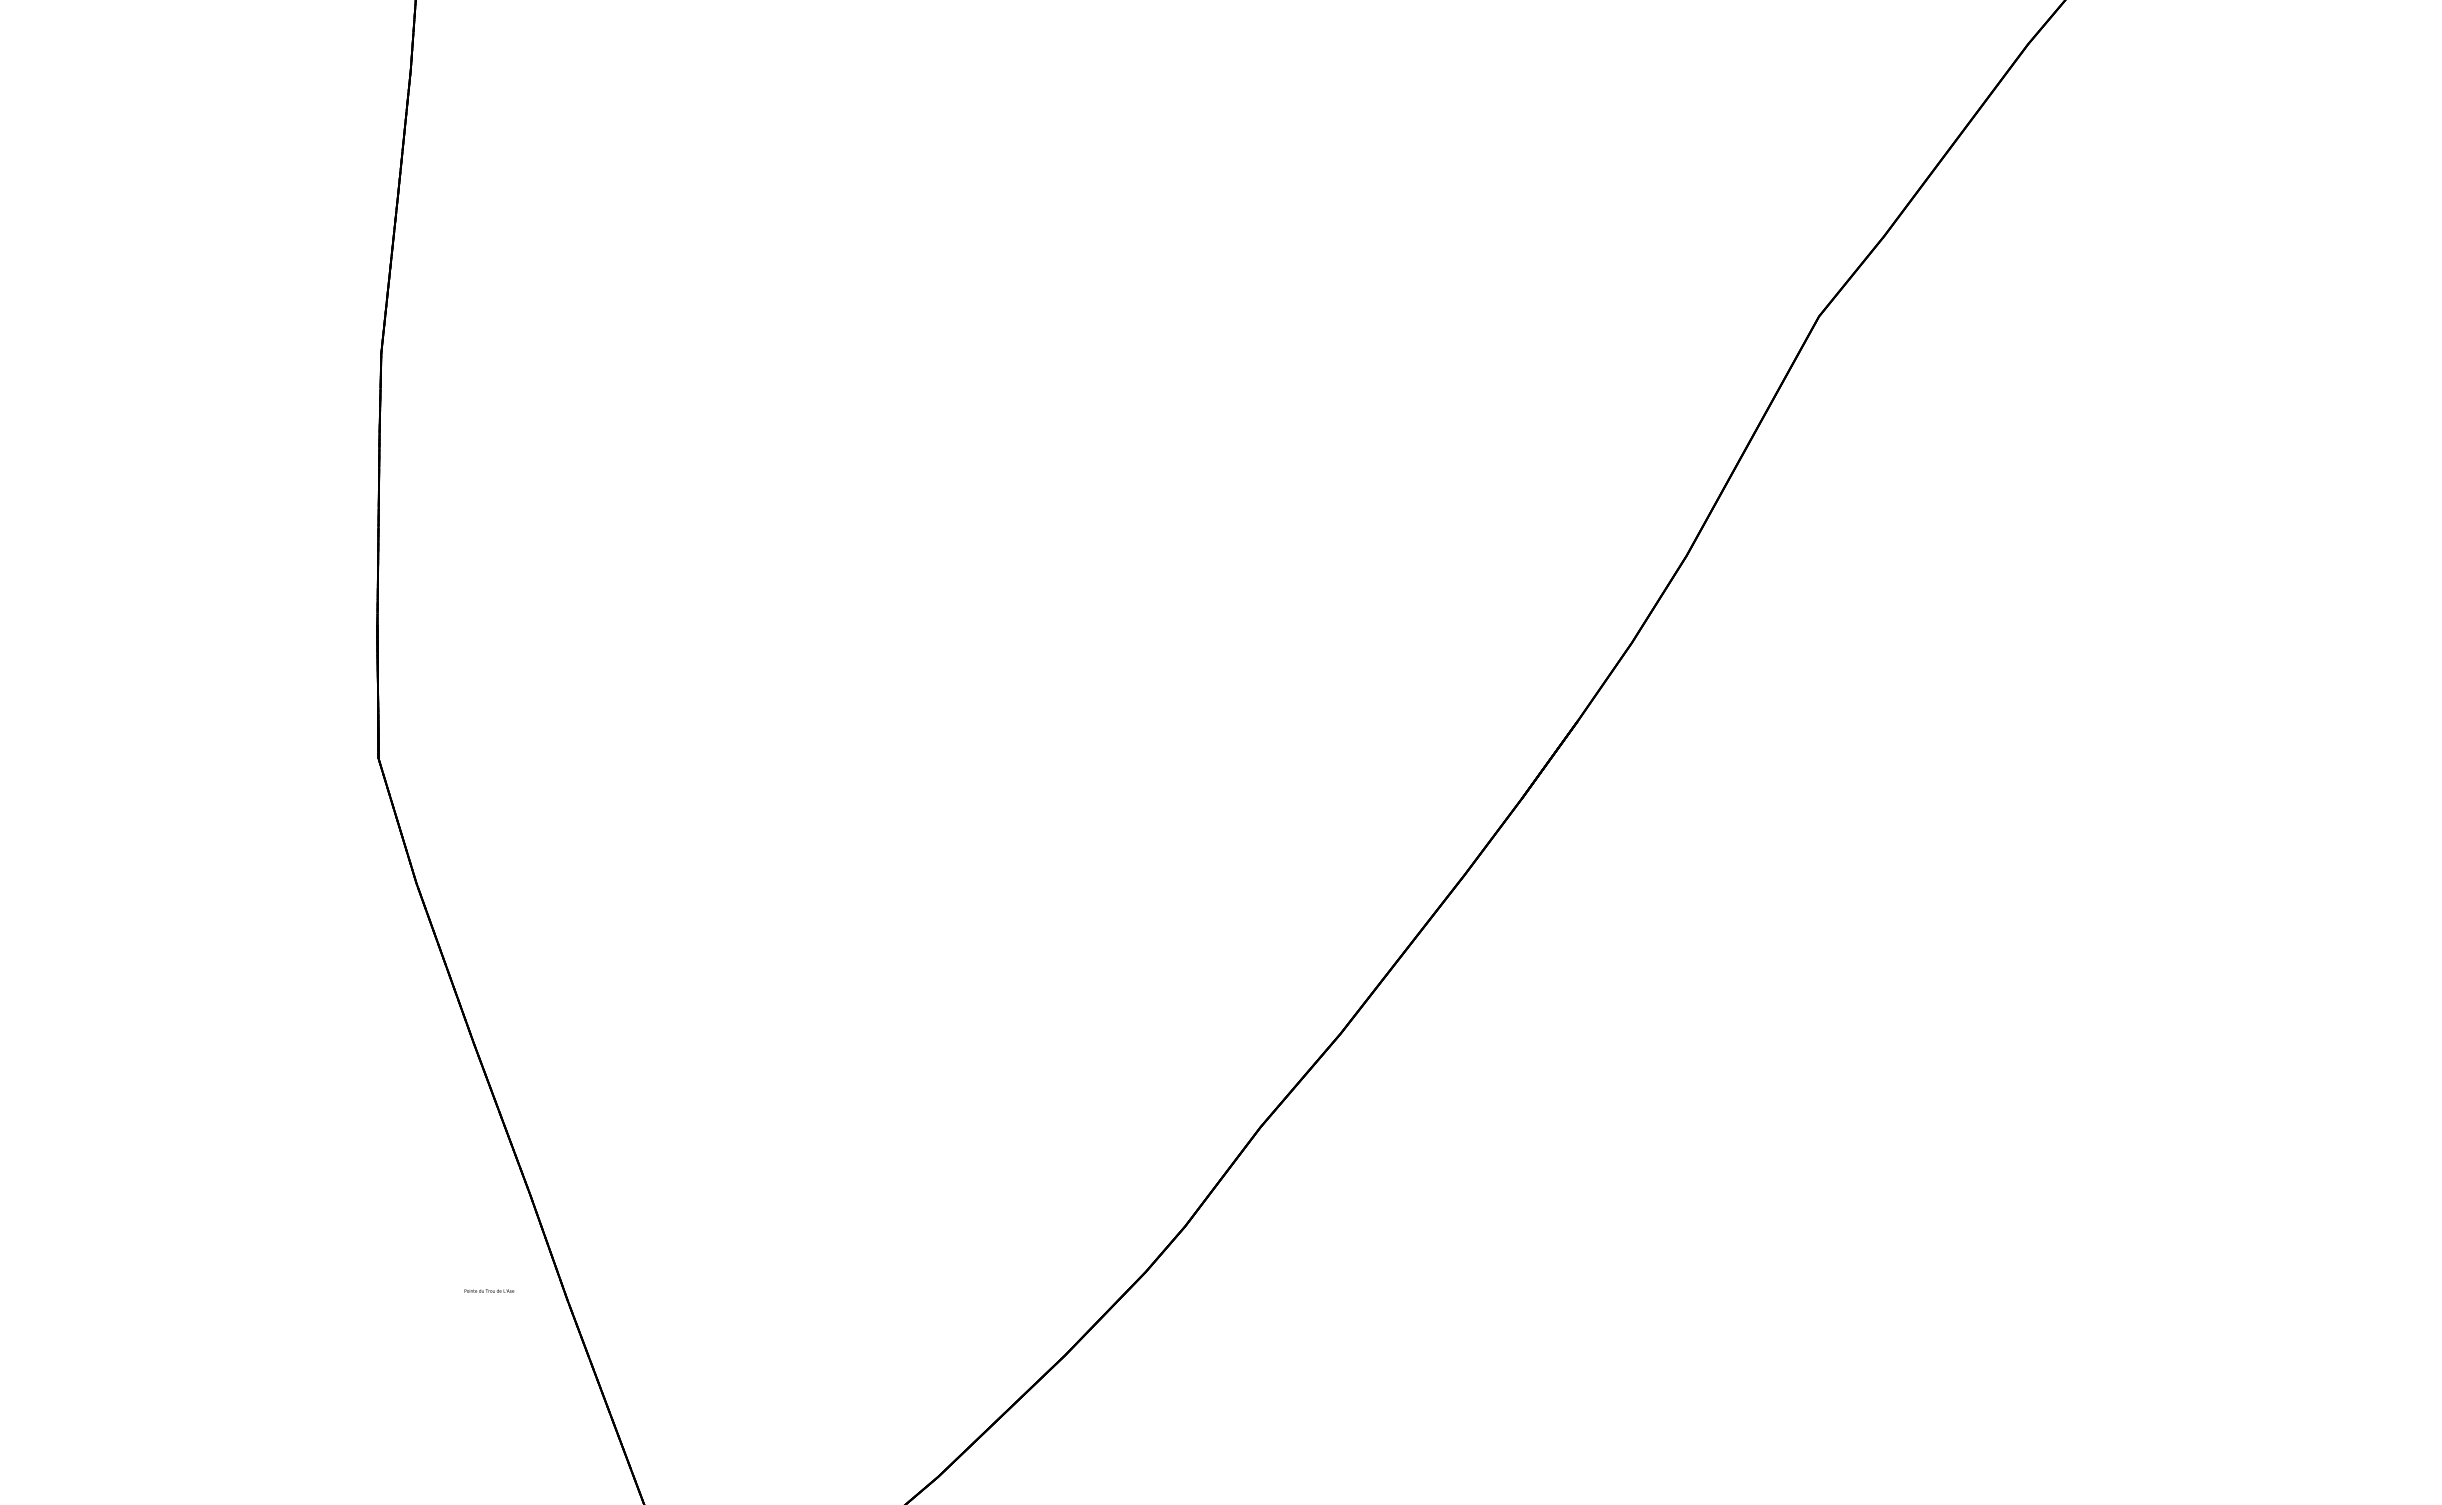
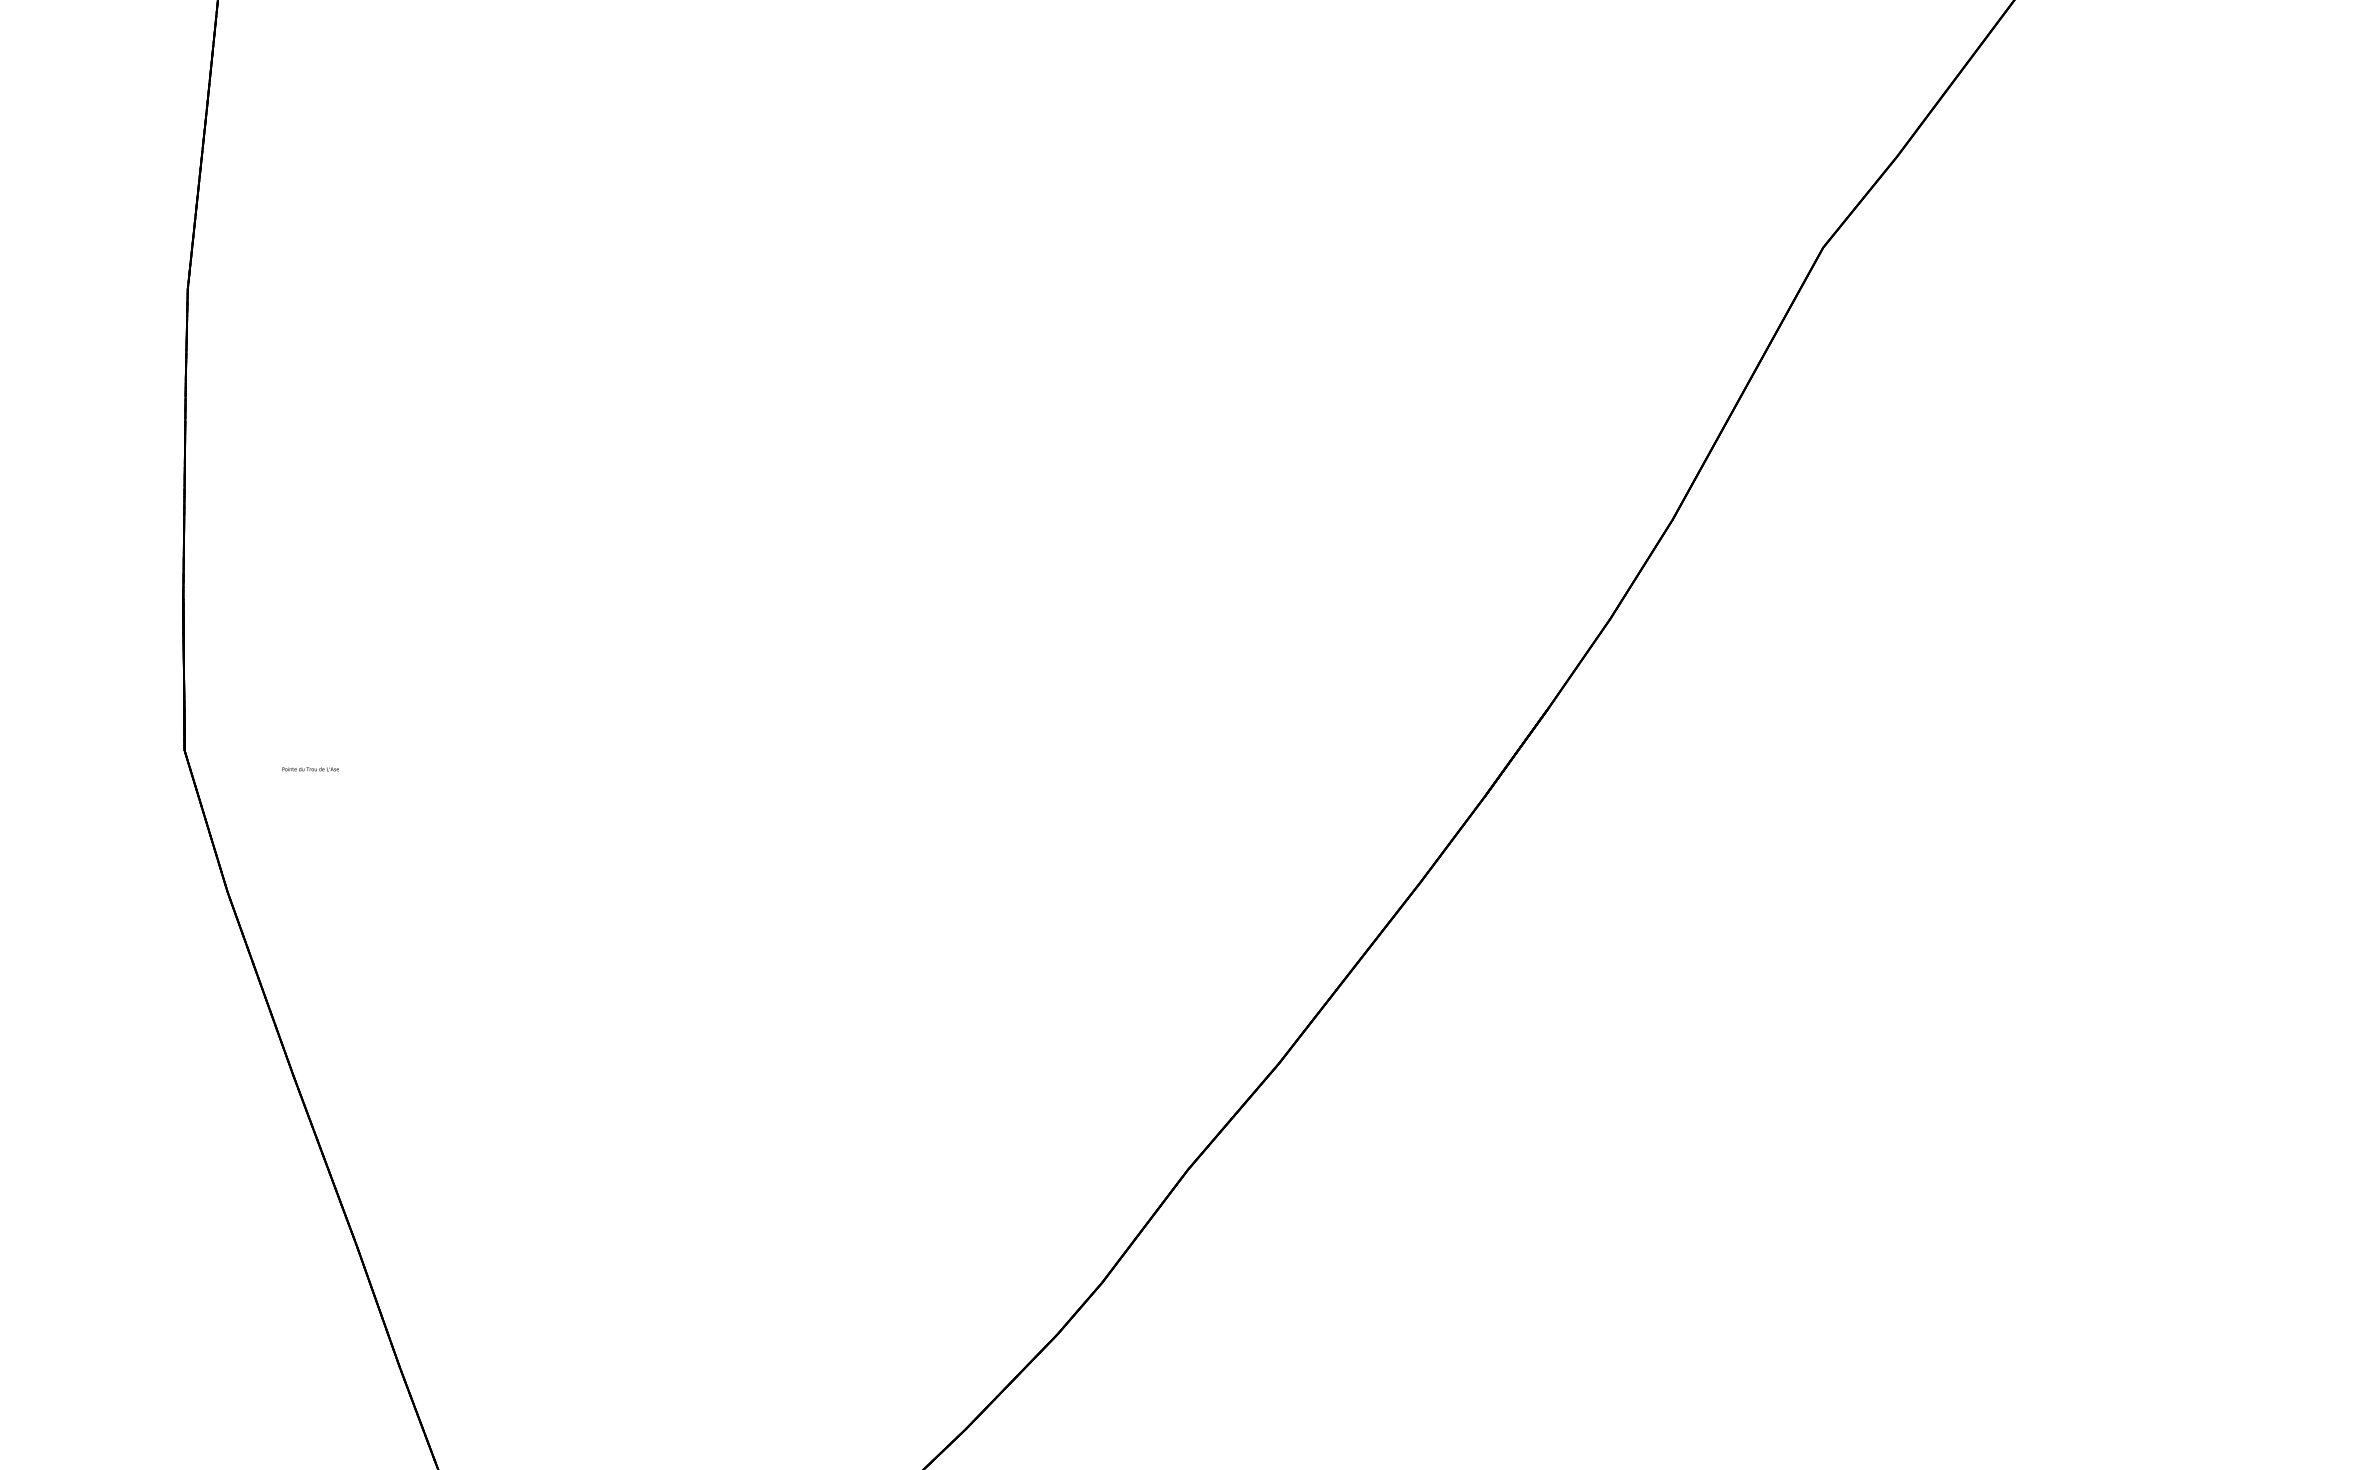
text: (489, 1290) -> (310, 768), moved

